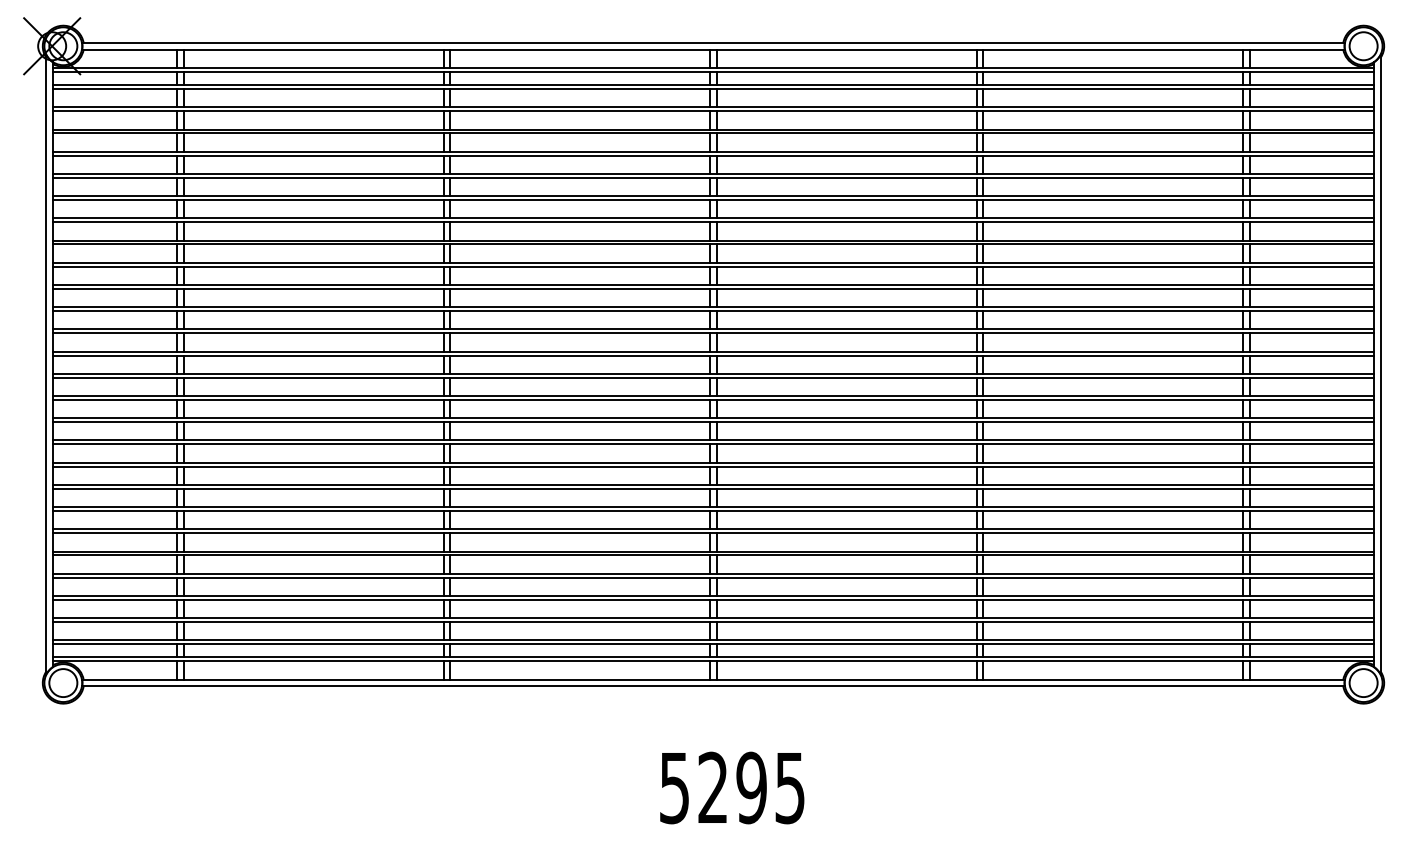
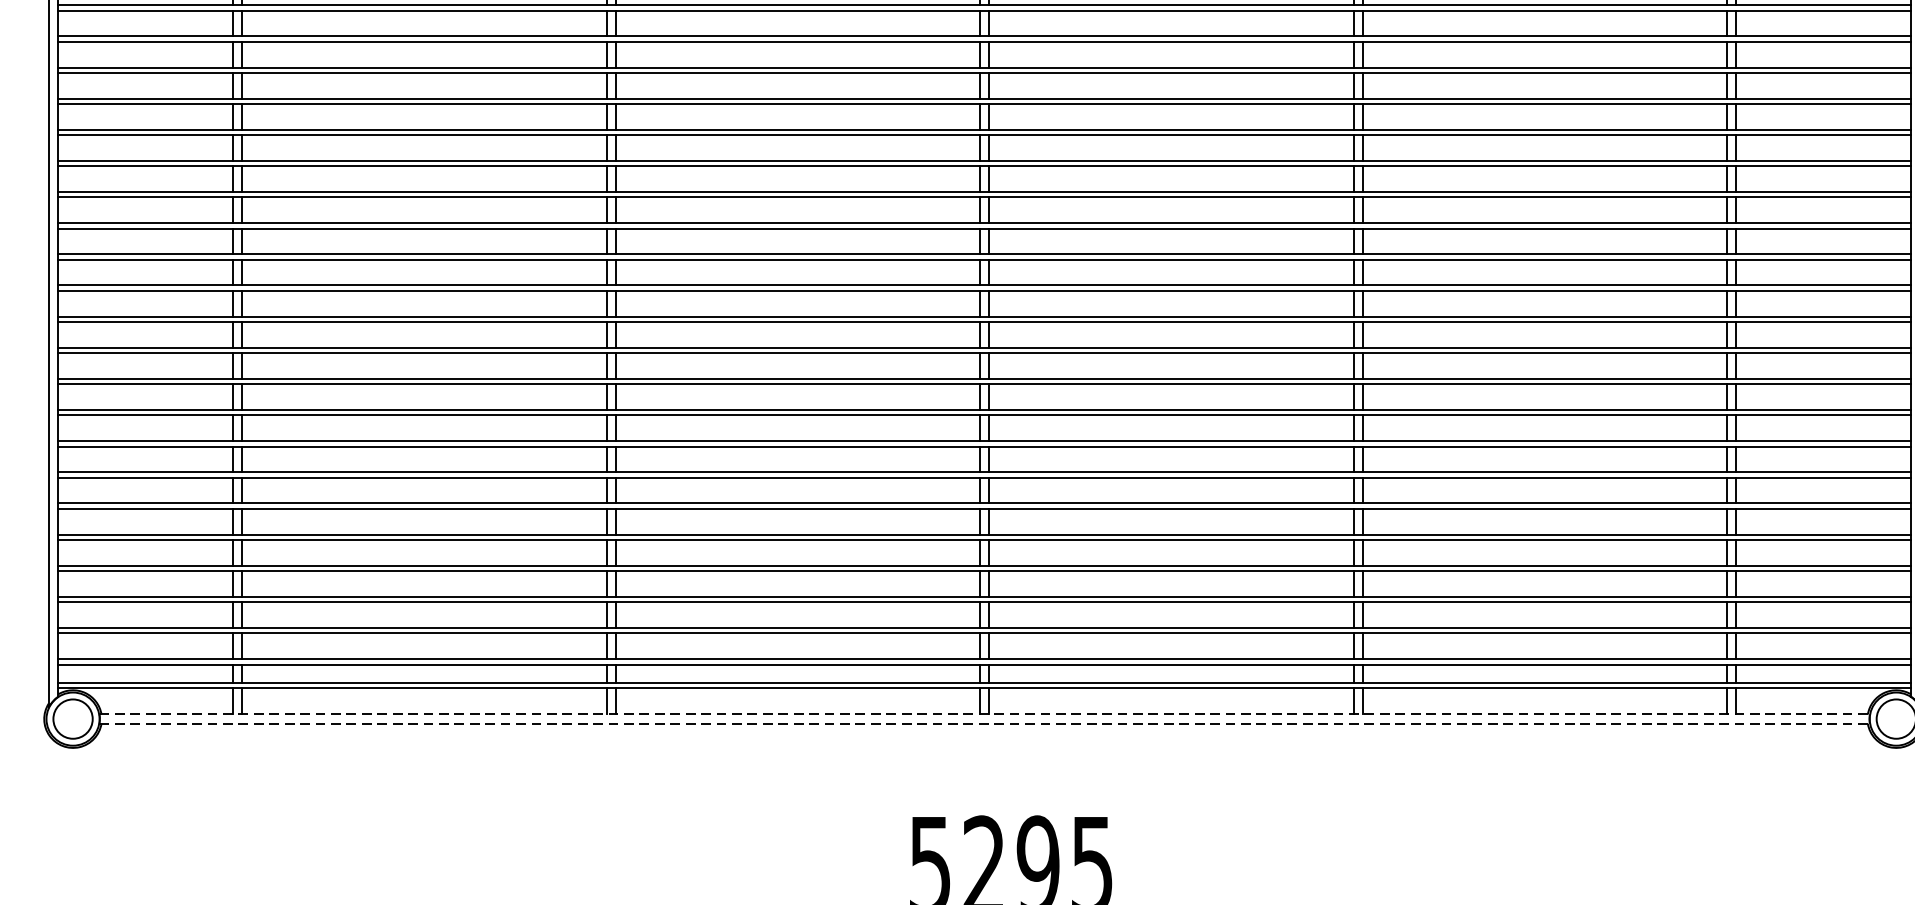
line: (714, 679) -> (986, 714), solid -> dashed
line: (714, 686) -> (986, 723), solid -> dashed

